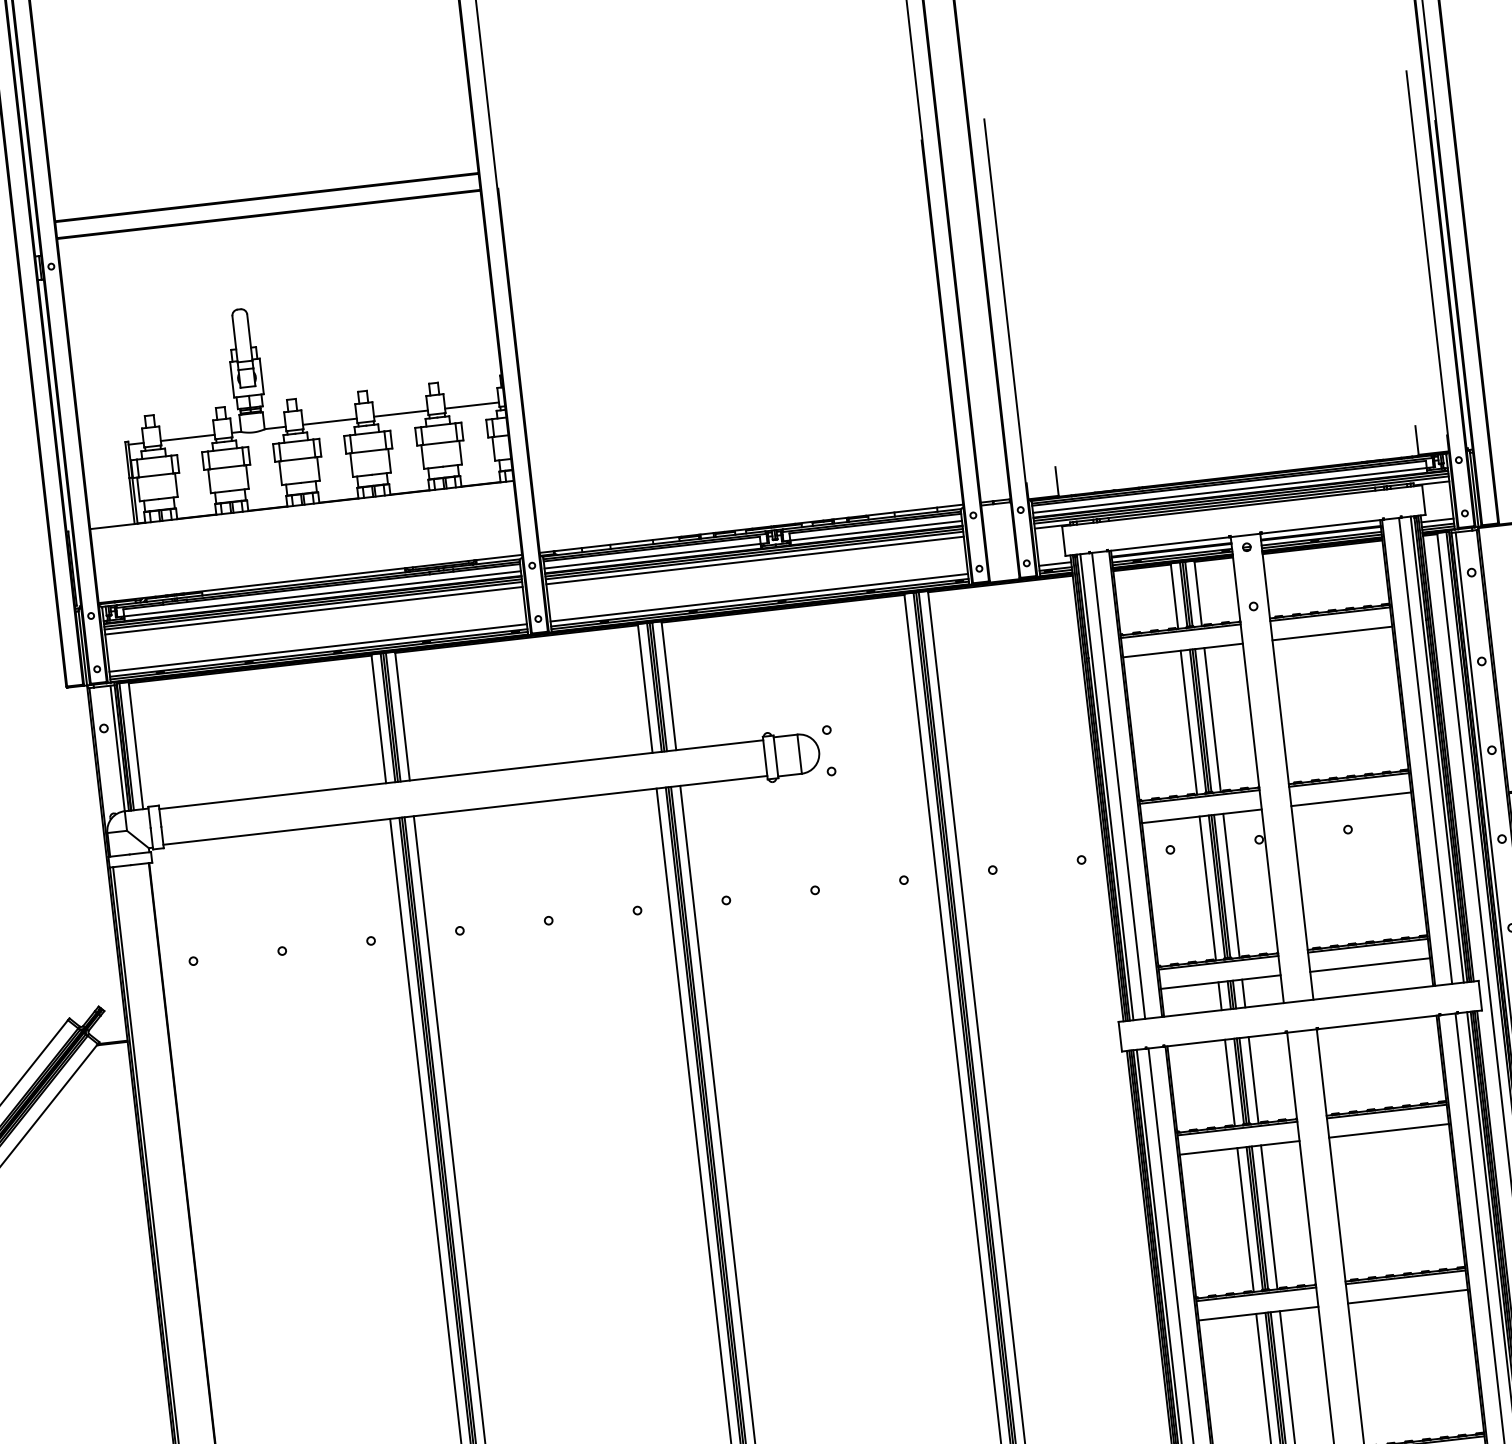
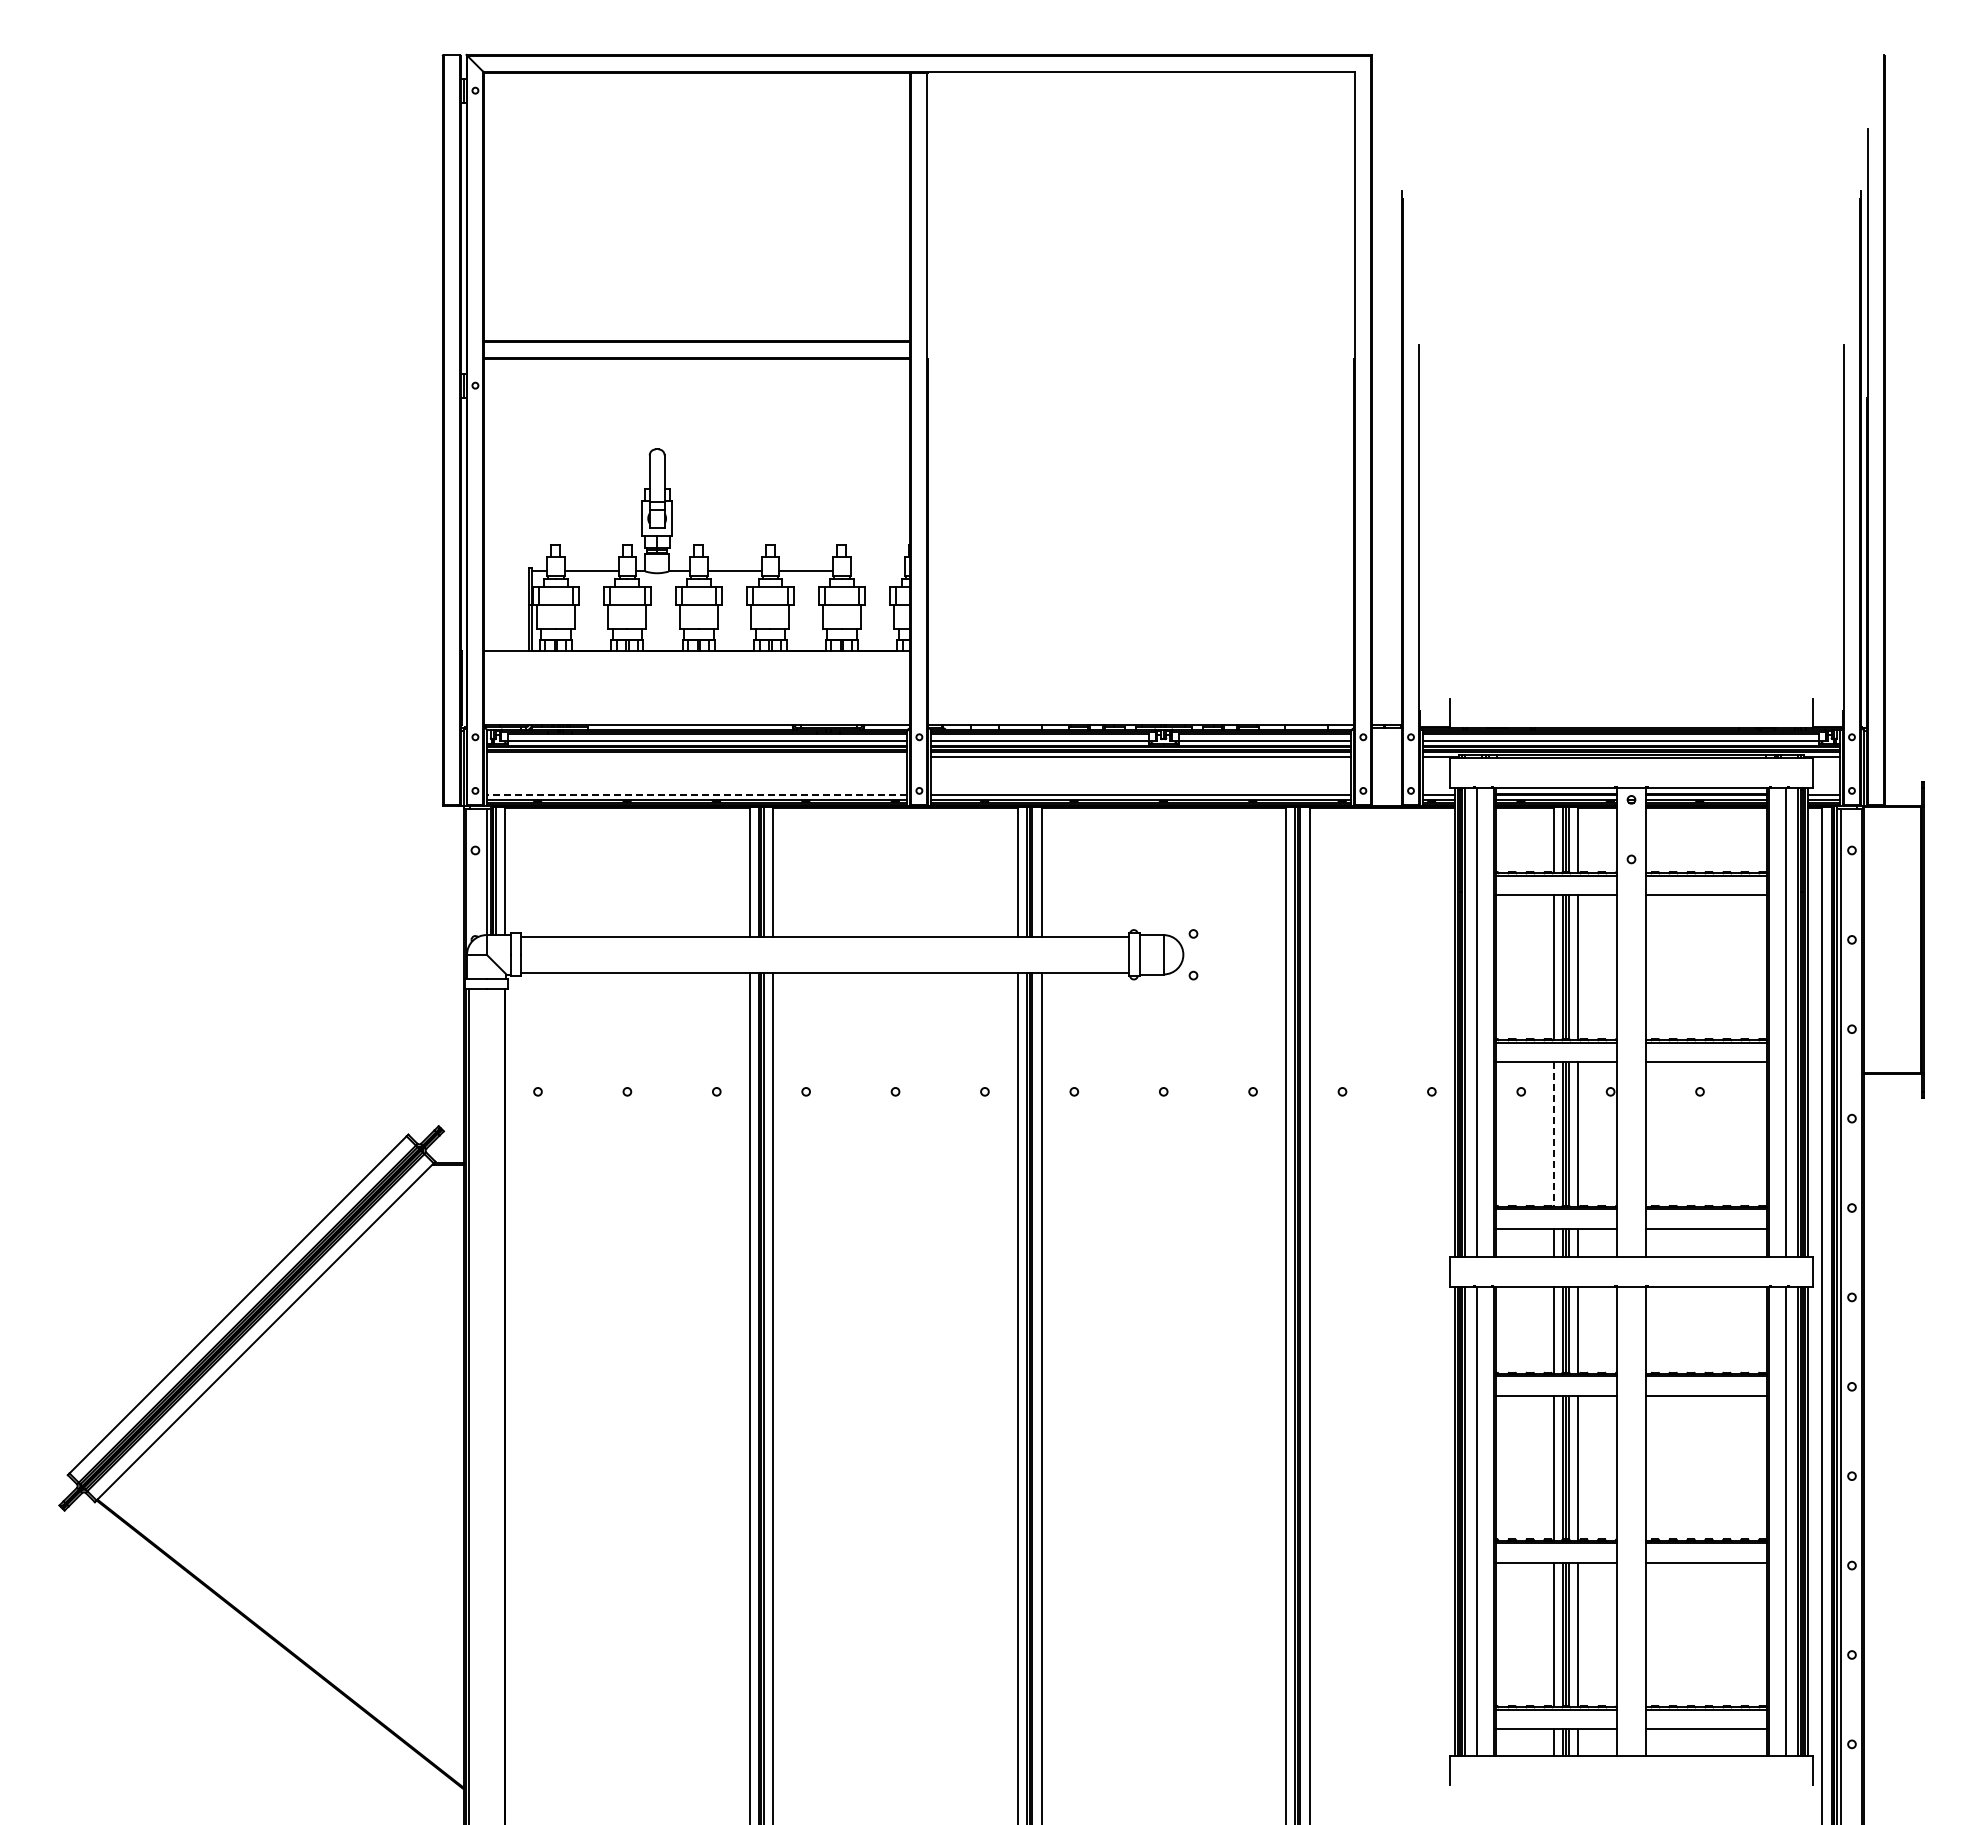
line: (471, 405) -> (877, 571), removed
line: (314, 610) -> (697, 757), removed
line: (317, 647) -> (696, 794), solid -> dashed
line: (1208, 888) -> (1554, 1134), solid -> dashed

